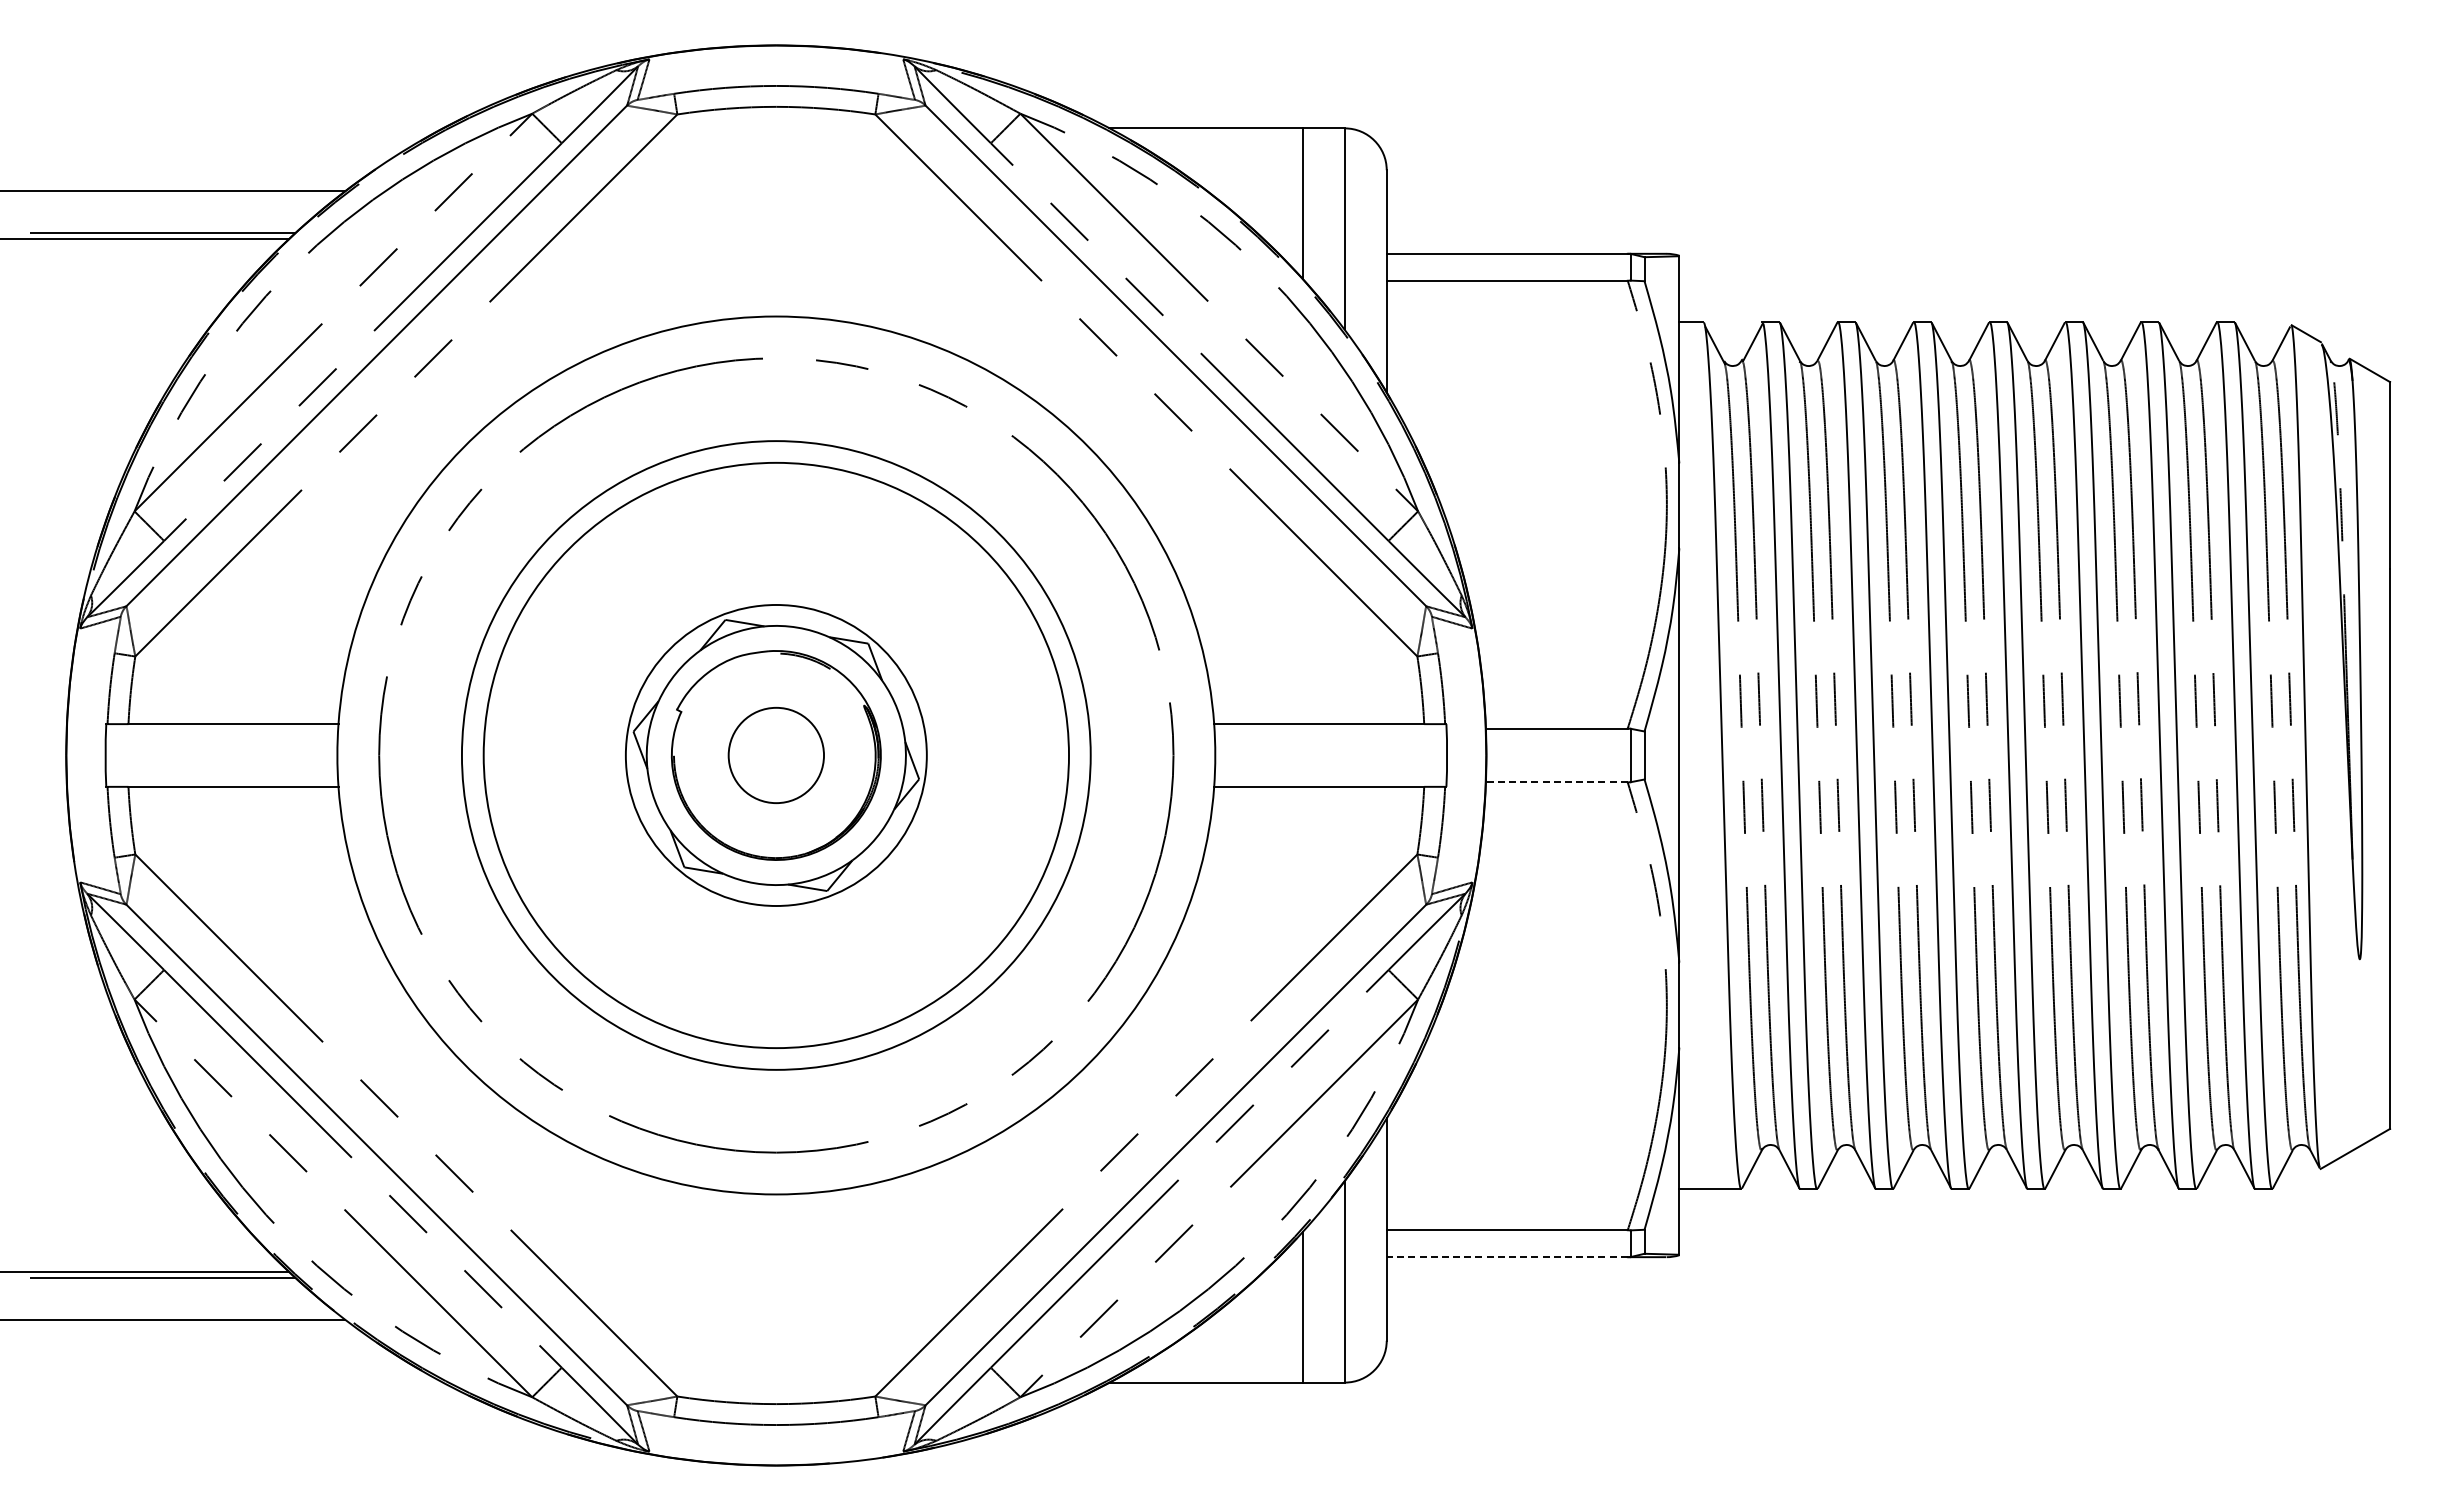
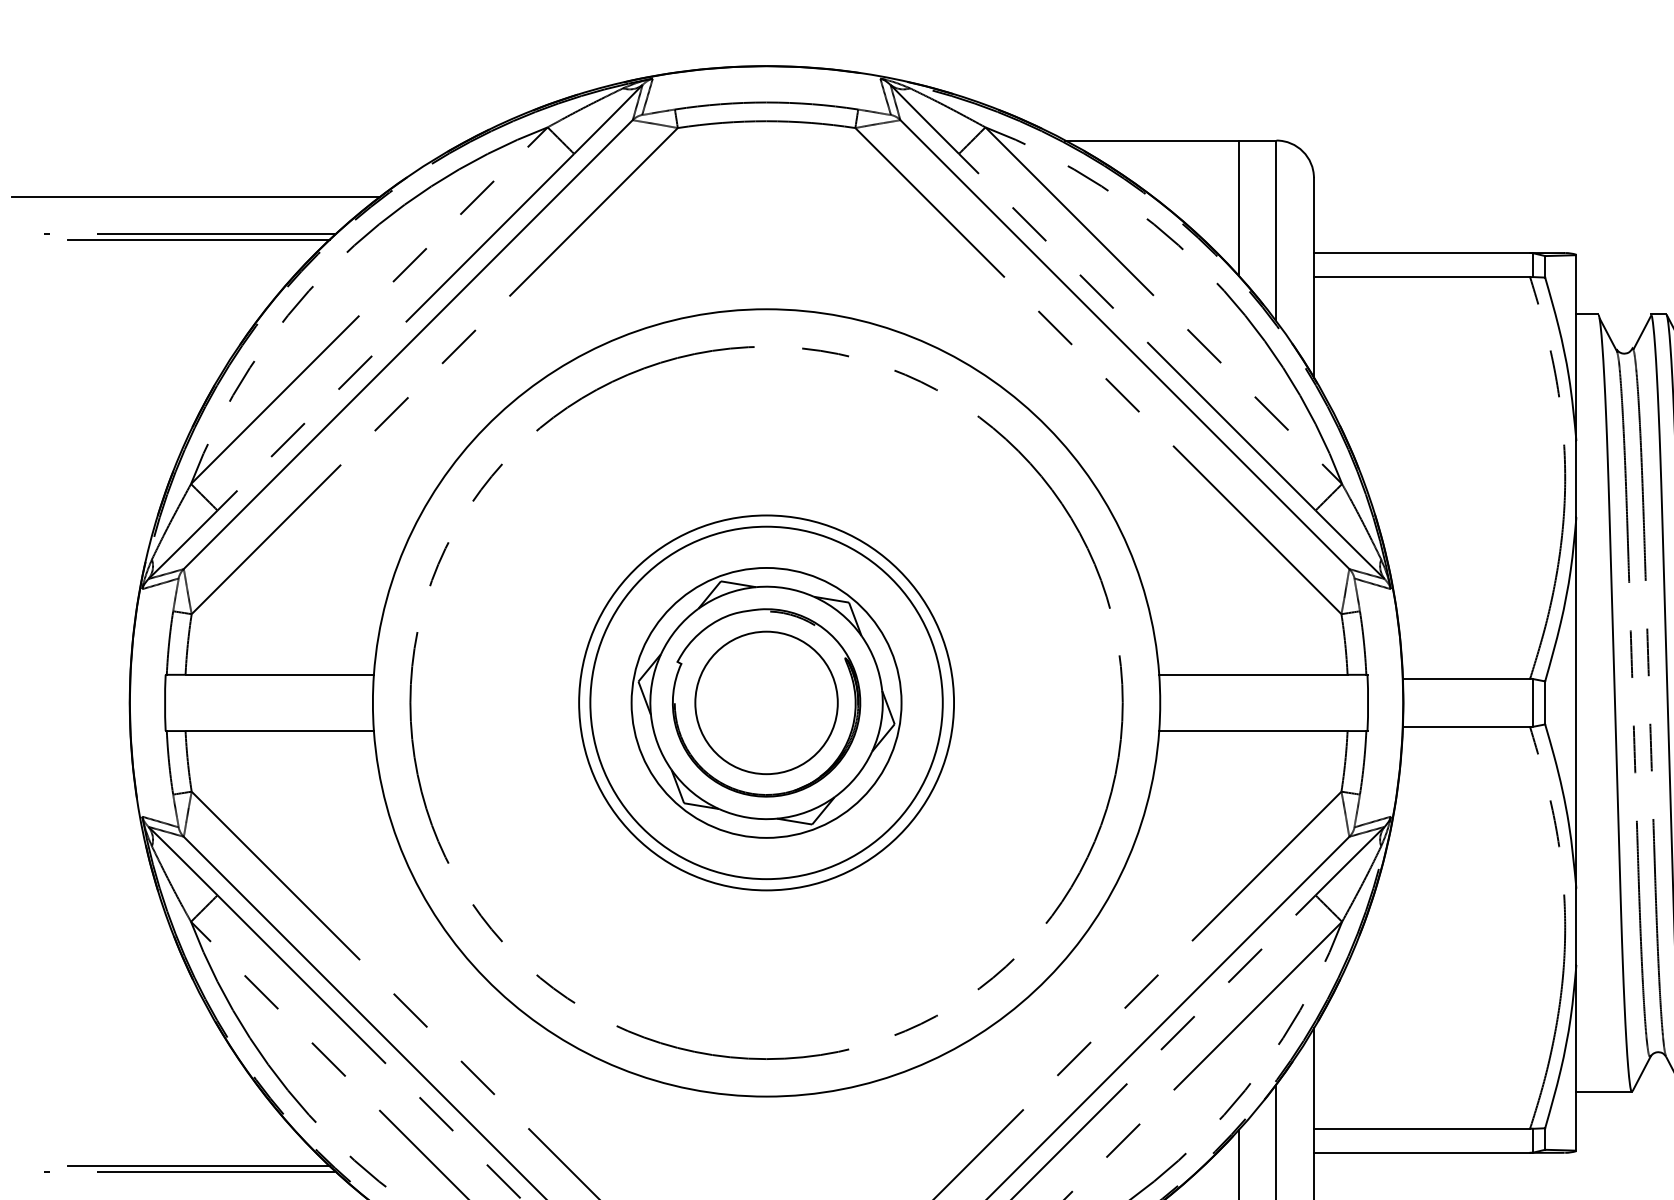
circle: (775, 755) -> (765, 702), size x0.62
circle: (775, 755) -> (765, 702), size x1.67
circle: (776, 755) -> (766, 702), size x0.71
line: (1556, 782) -> (1466, 727), dashed -> solid
line: (1507, 1257) -> (1422, 1153), dashed -> solid

